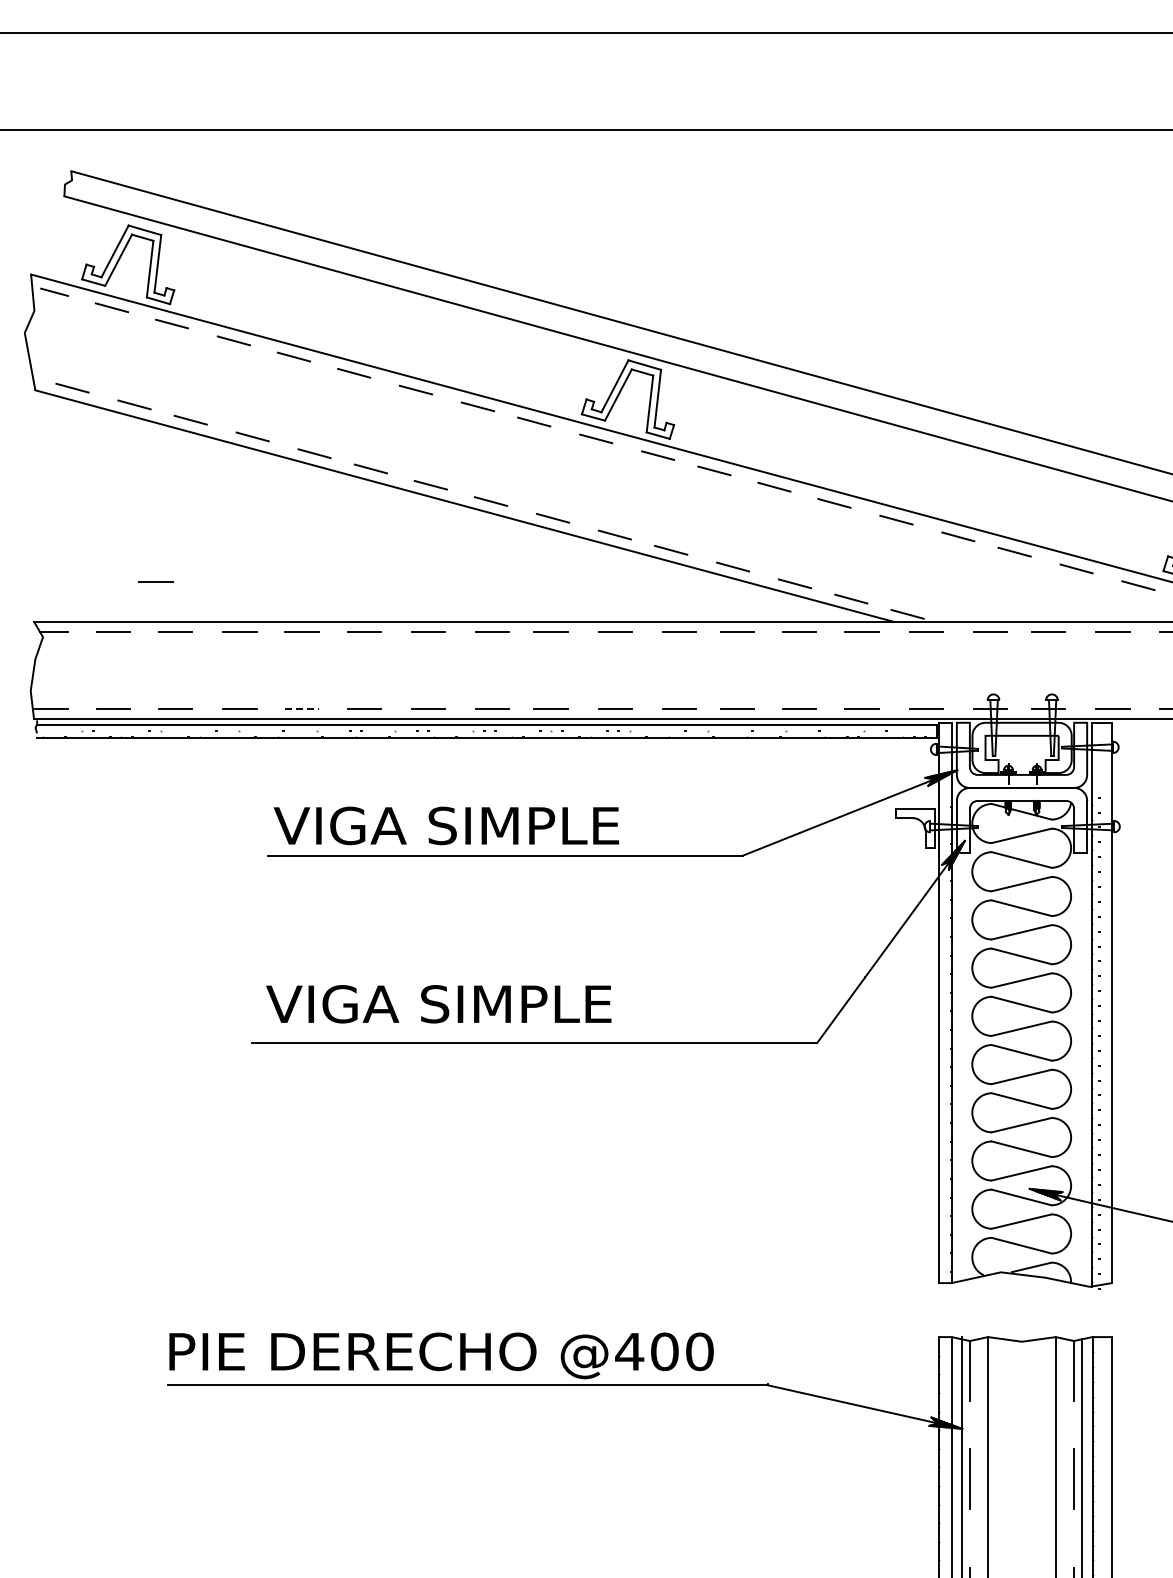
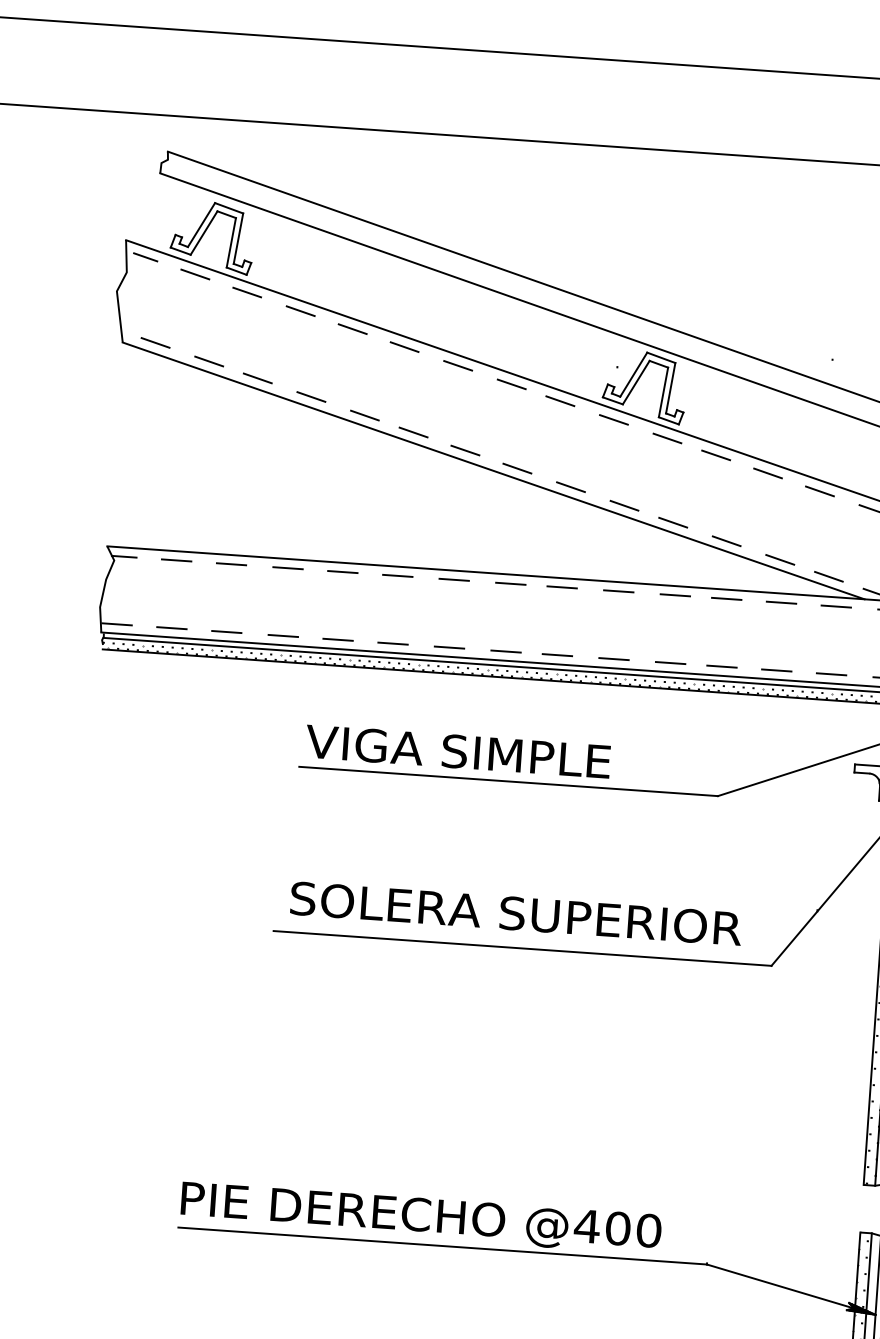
line: (155, 581) -> (216, 518), removed
line: (302, 709) -> (338, 640), dashed -> solid
text: (523, 1004) -> (515, 913), VIGA SIMPLE -> SOLERA SUPERIOR

